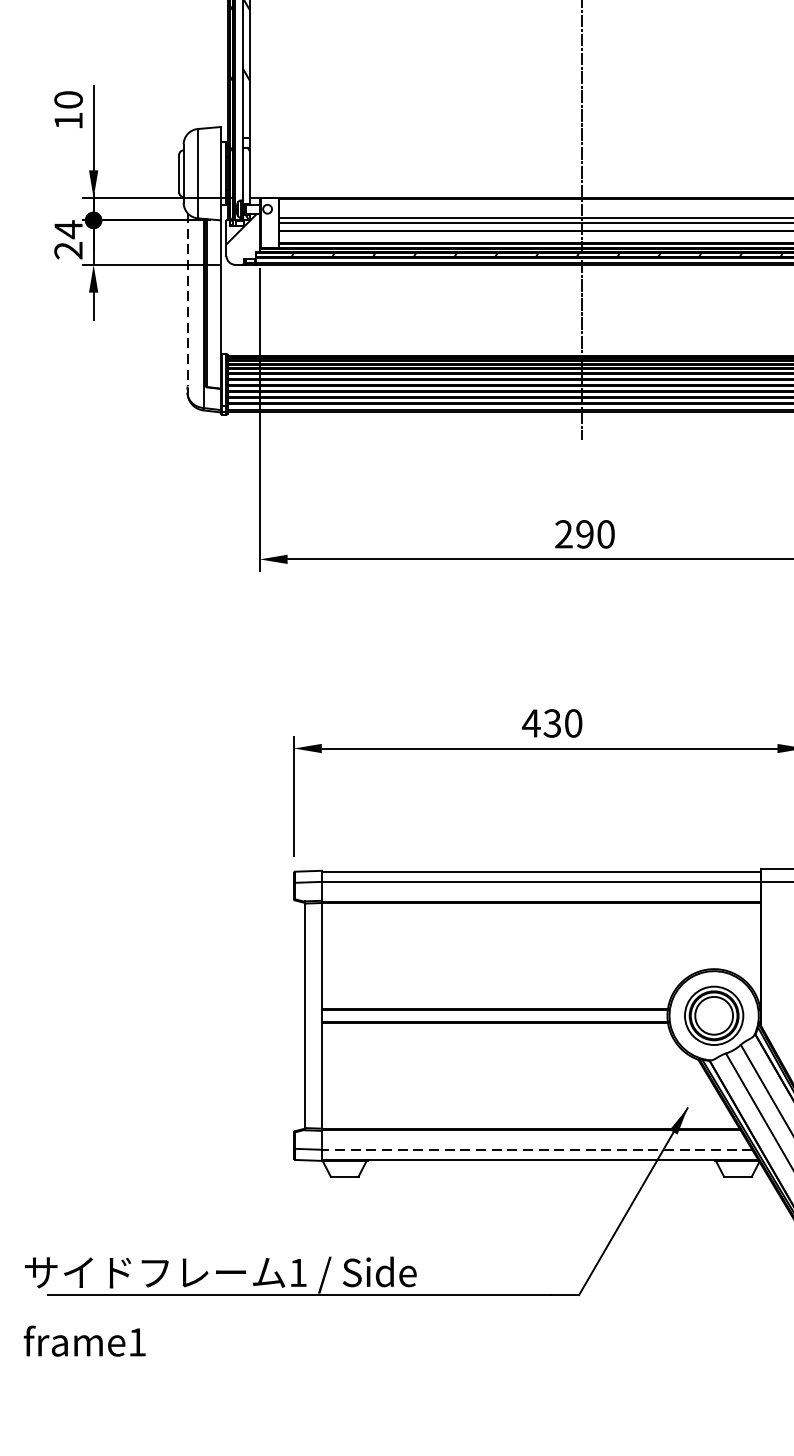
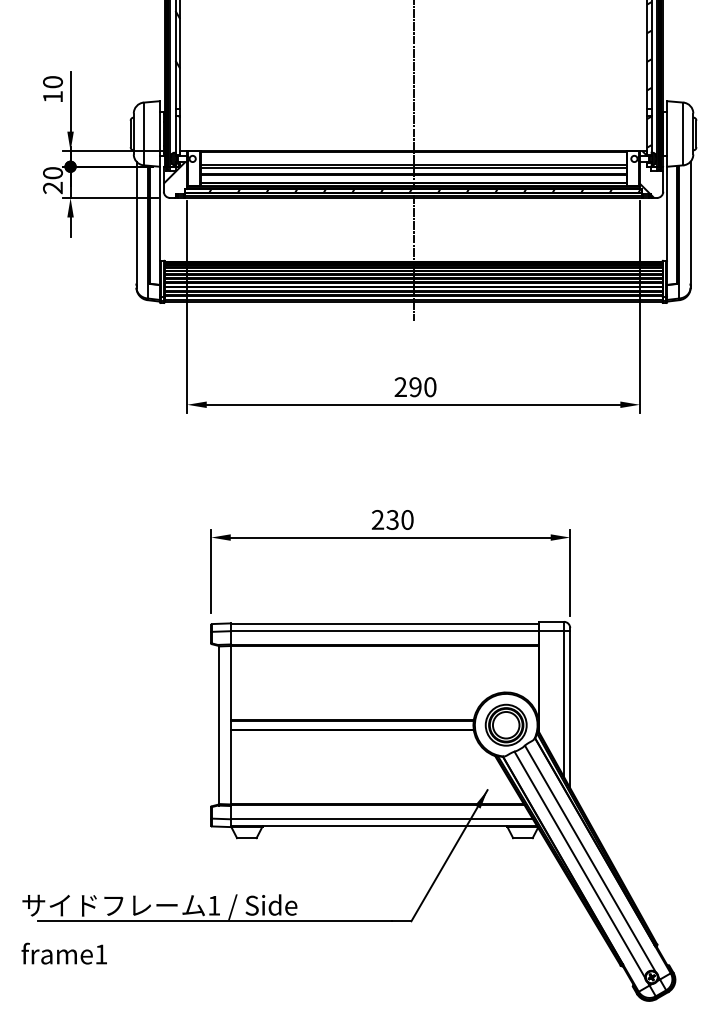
text: (67, 228) -> (52, 172), 24 -> 20
line: (187, 299) -> (136, 222), dashed -> solid
text: (530, 722) -> (377, 519), 430 -> 230
line: (536, 1150) -> (381, 819), dashed -> solid

